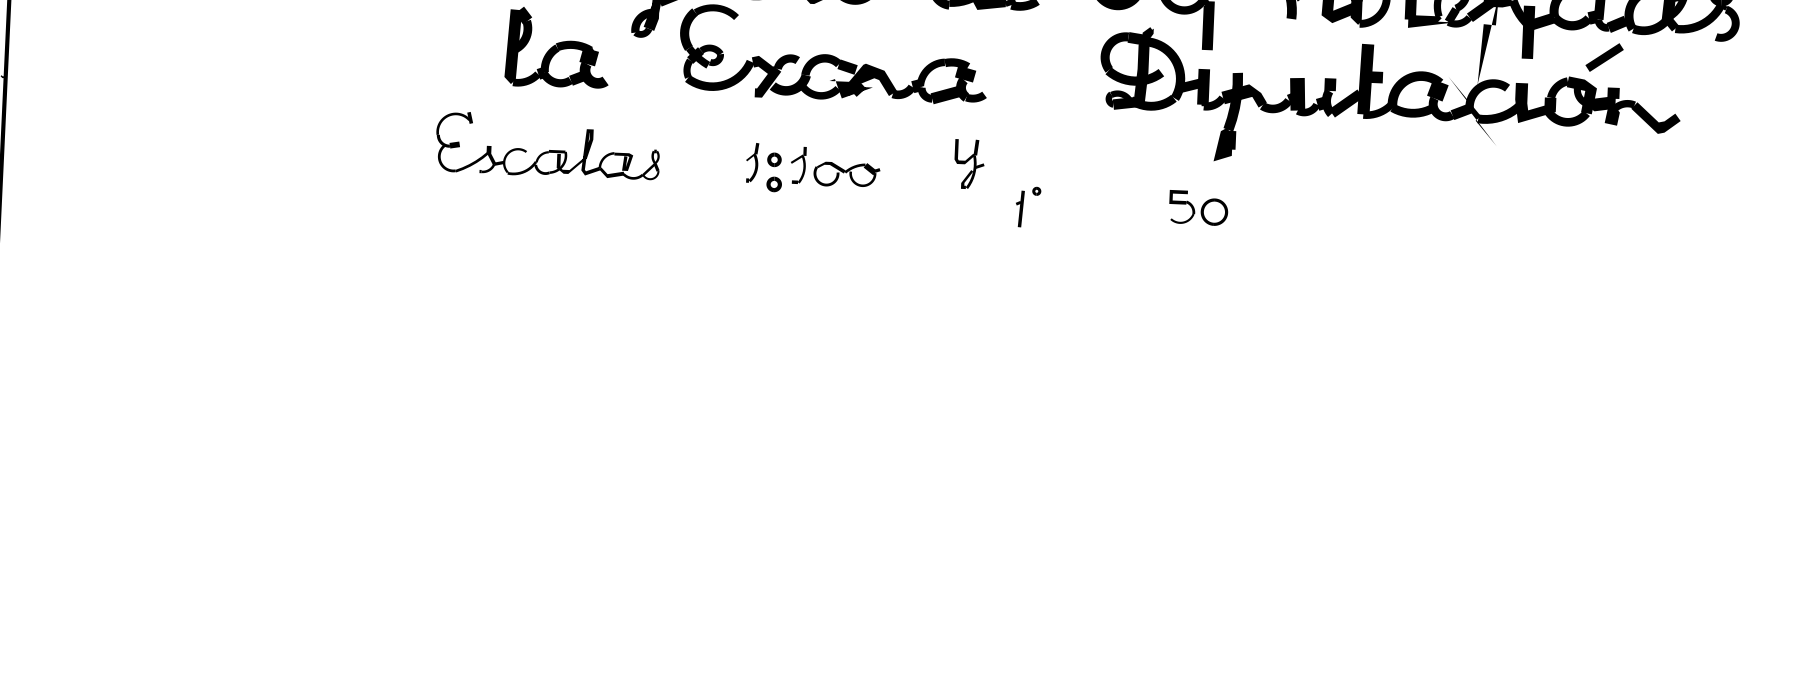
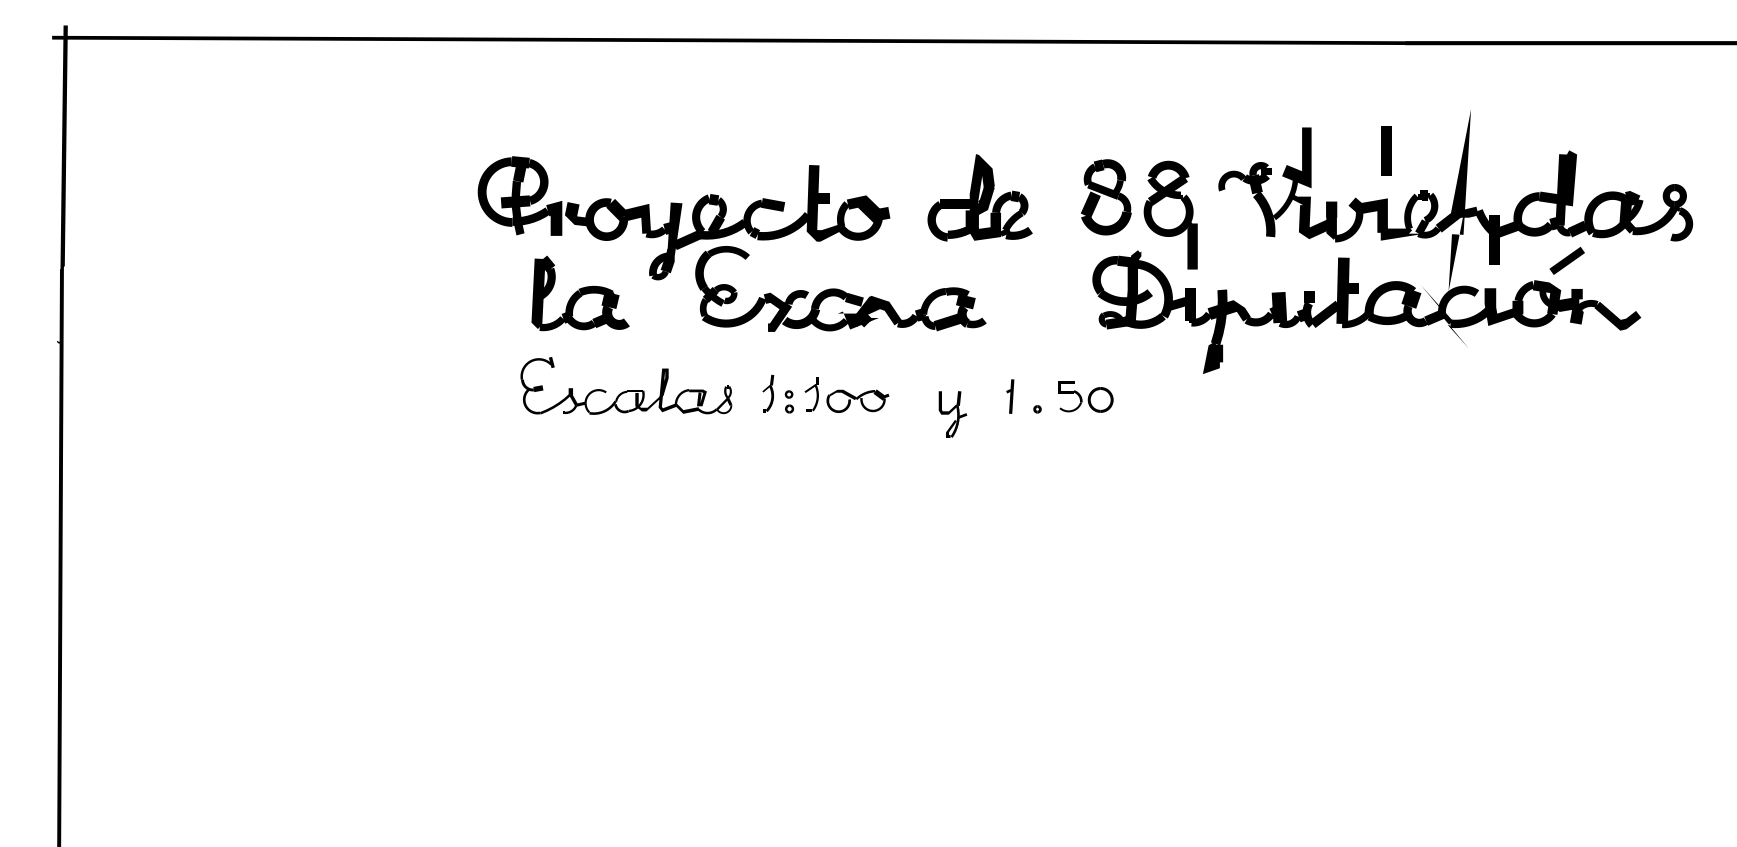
part: (548, 145) -> (626, 385), moved
part: (968, 164) -> (952, 414), moved
part: (773, 171) -> (788, 401), size x0.62
part: (1198, 207) -> (1085, 396), moved
part: (1020, 208) -> (1010, 396), moved

